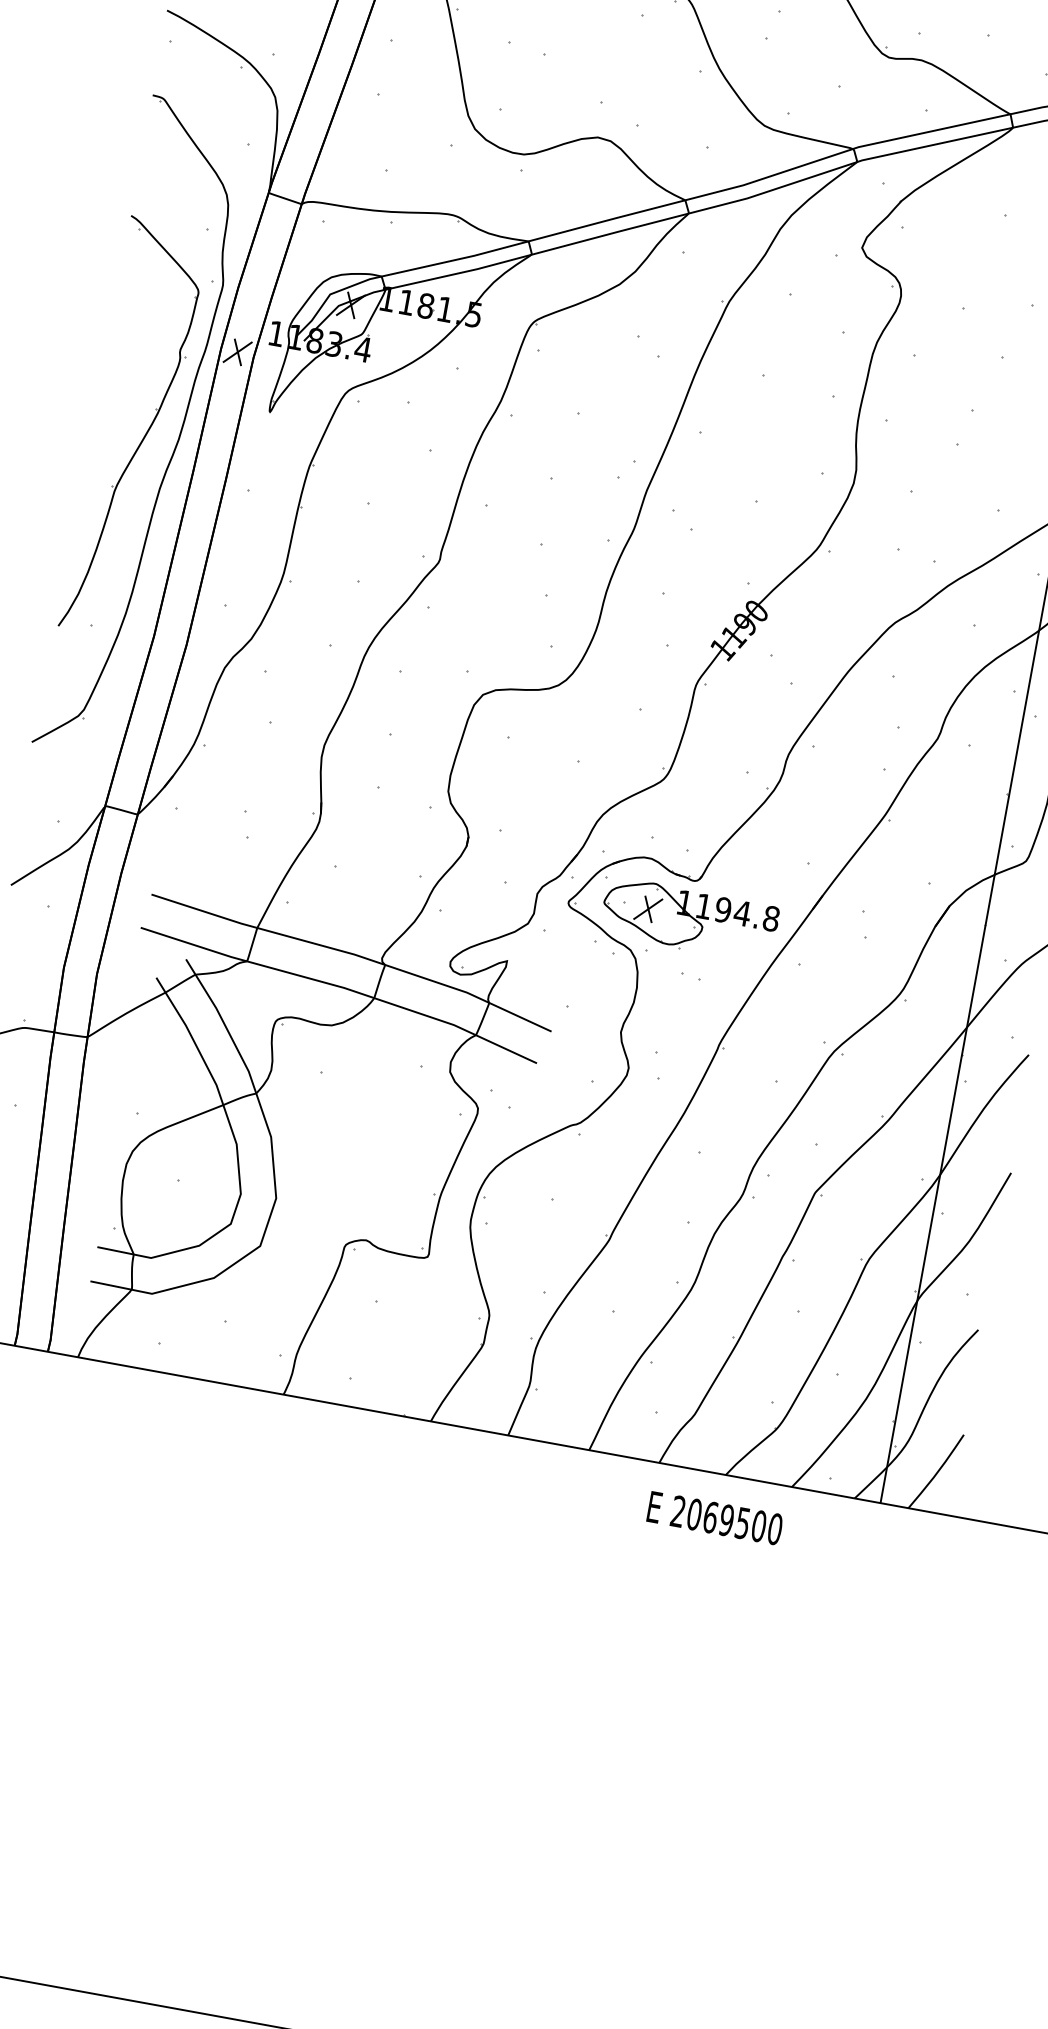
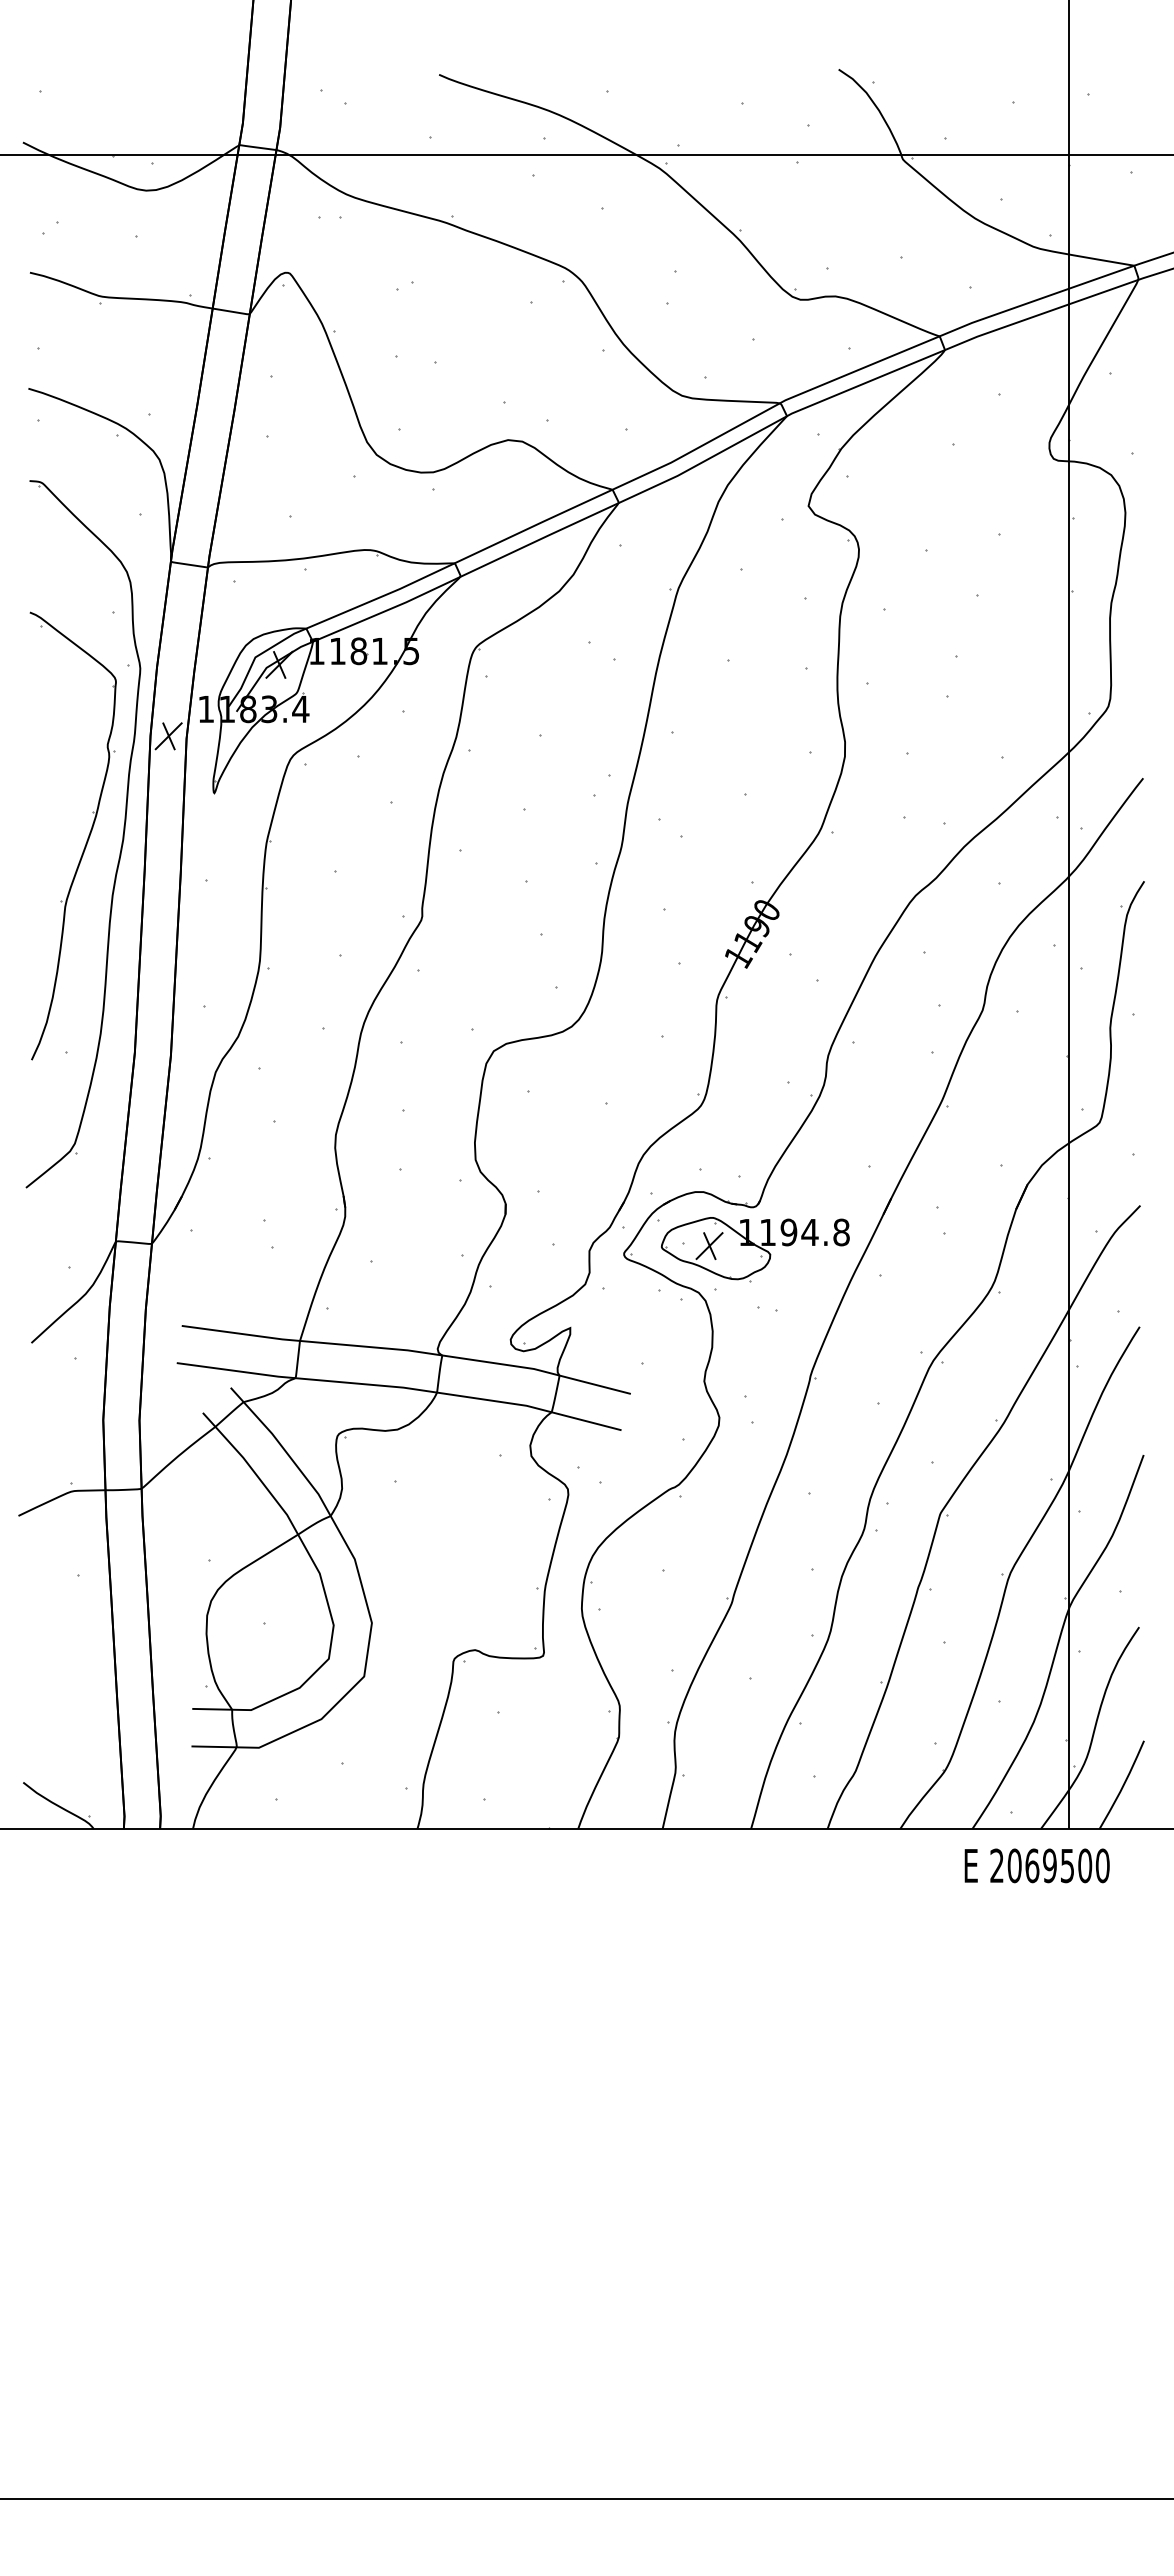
text: (714, 1517) -> (1036, 1865), moved

